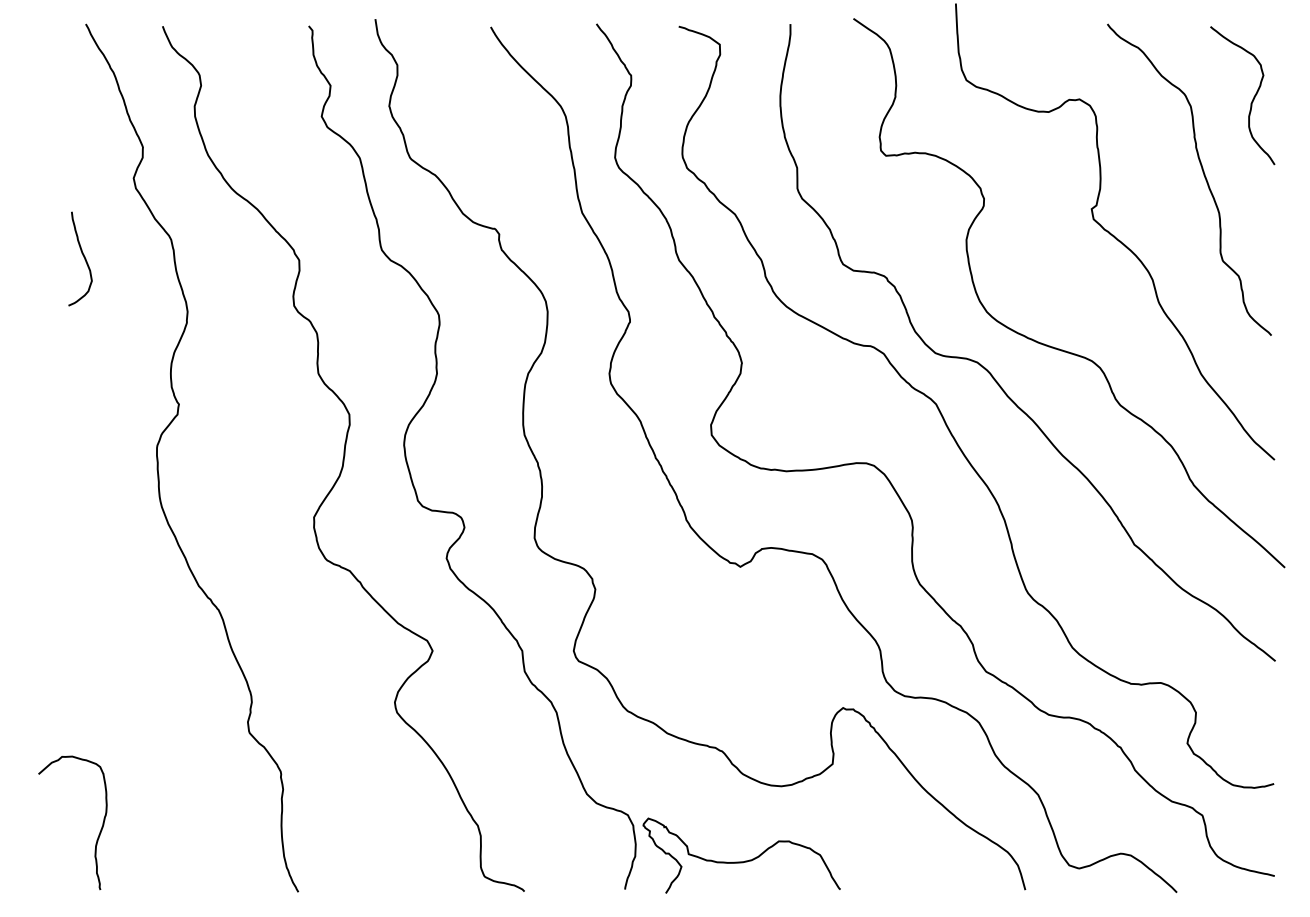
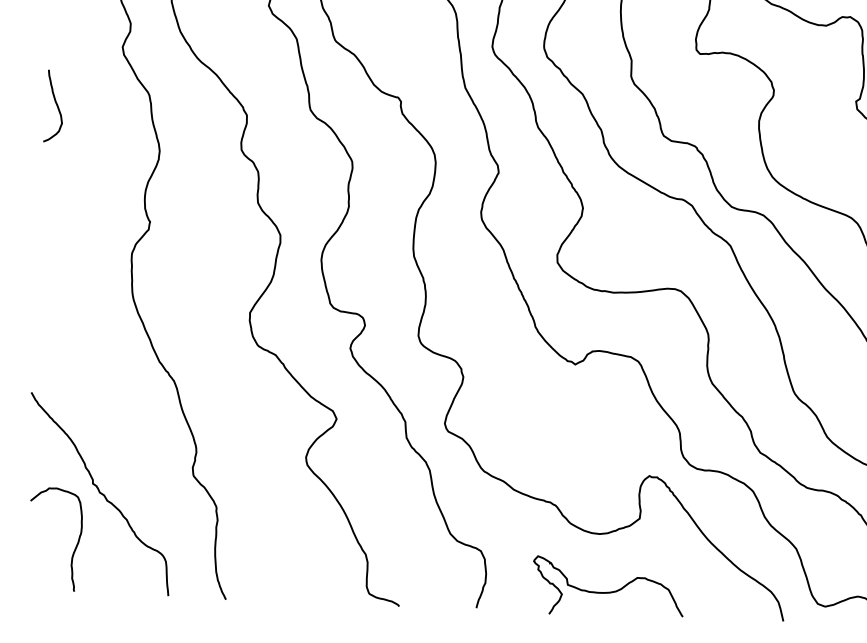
curve: (83, 257) -> (56, 105), moved
curve: (128, 760) -> (99, 493), added
curve: (741, 861) -> (608, 592), moved

